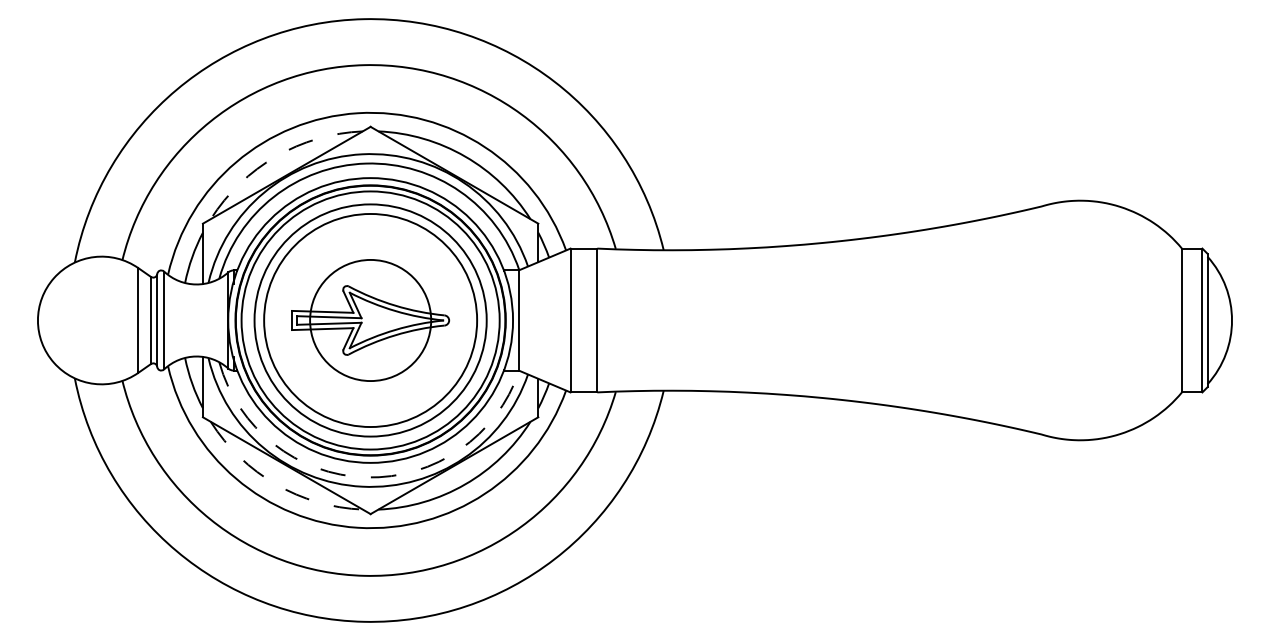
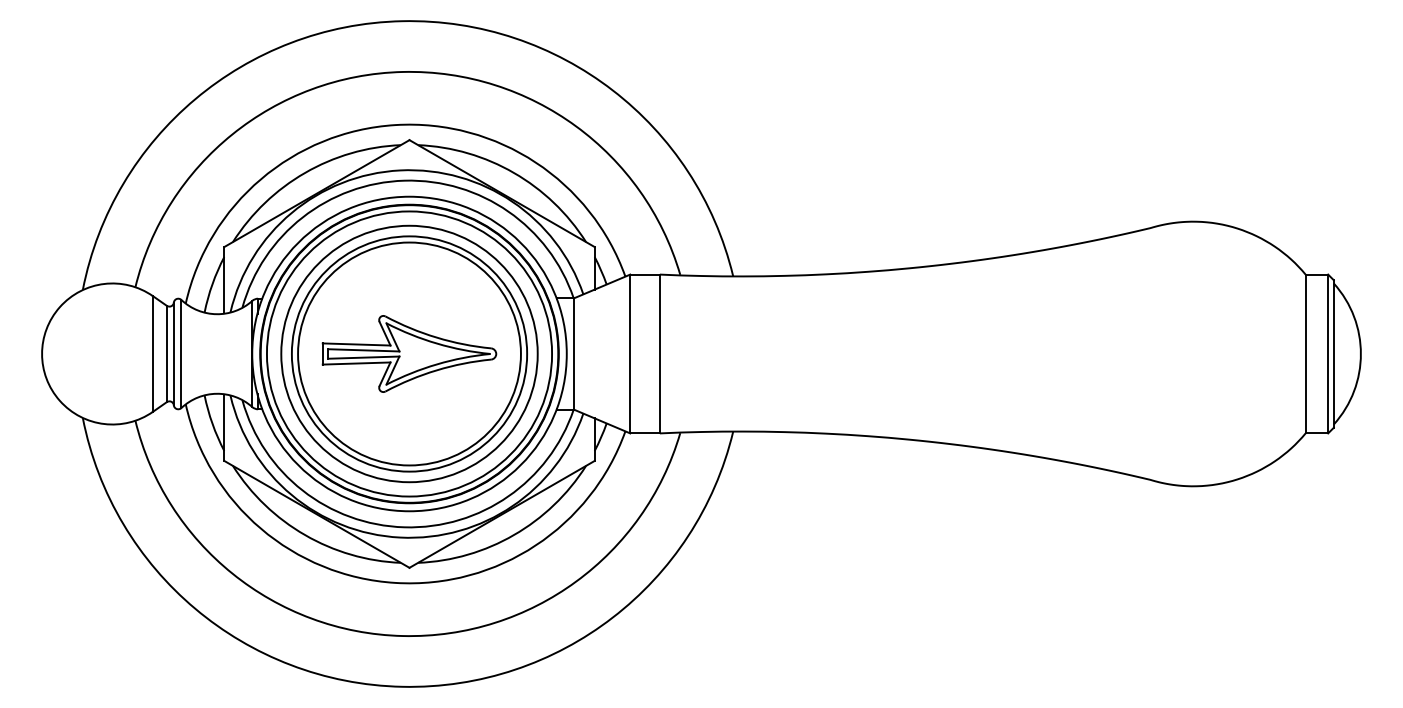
arc: (276, 156) -> (305, 172), dashed -> solid
circle: (370, 320) -> (409, 353), size x1.67
arc: (366, 477) -> (404, 527), dashed -> solid
arc: (276, 484) -> (305, 535), dashed -> solid

